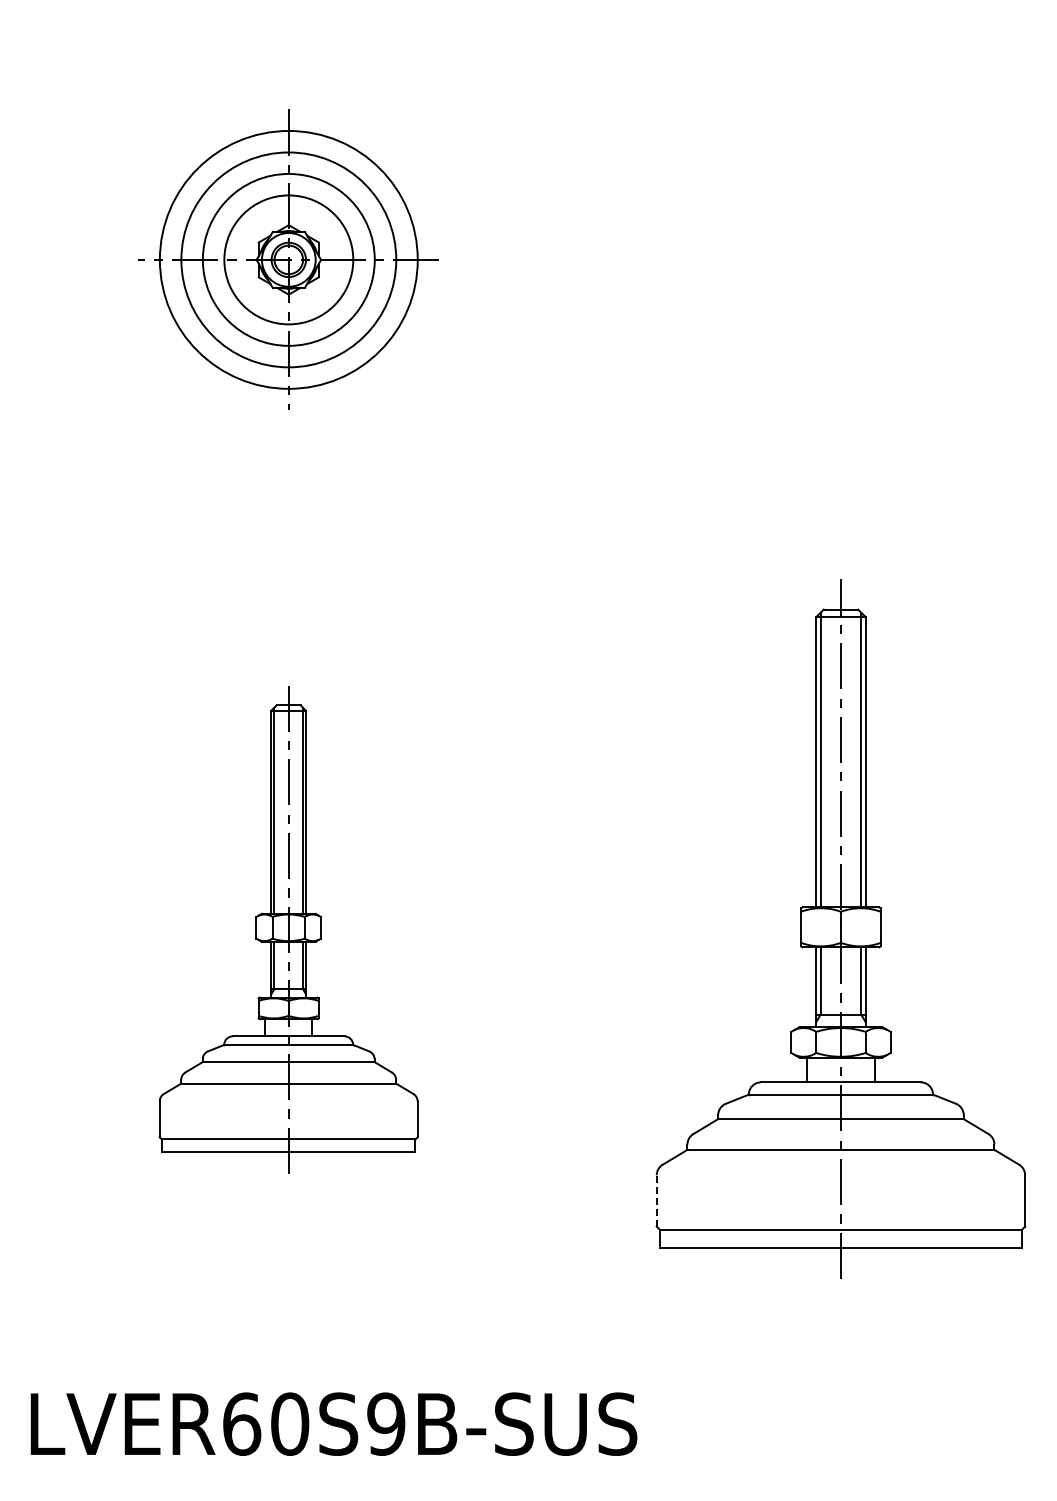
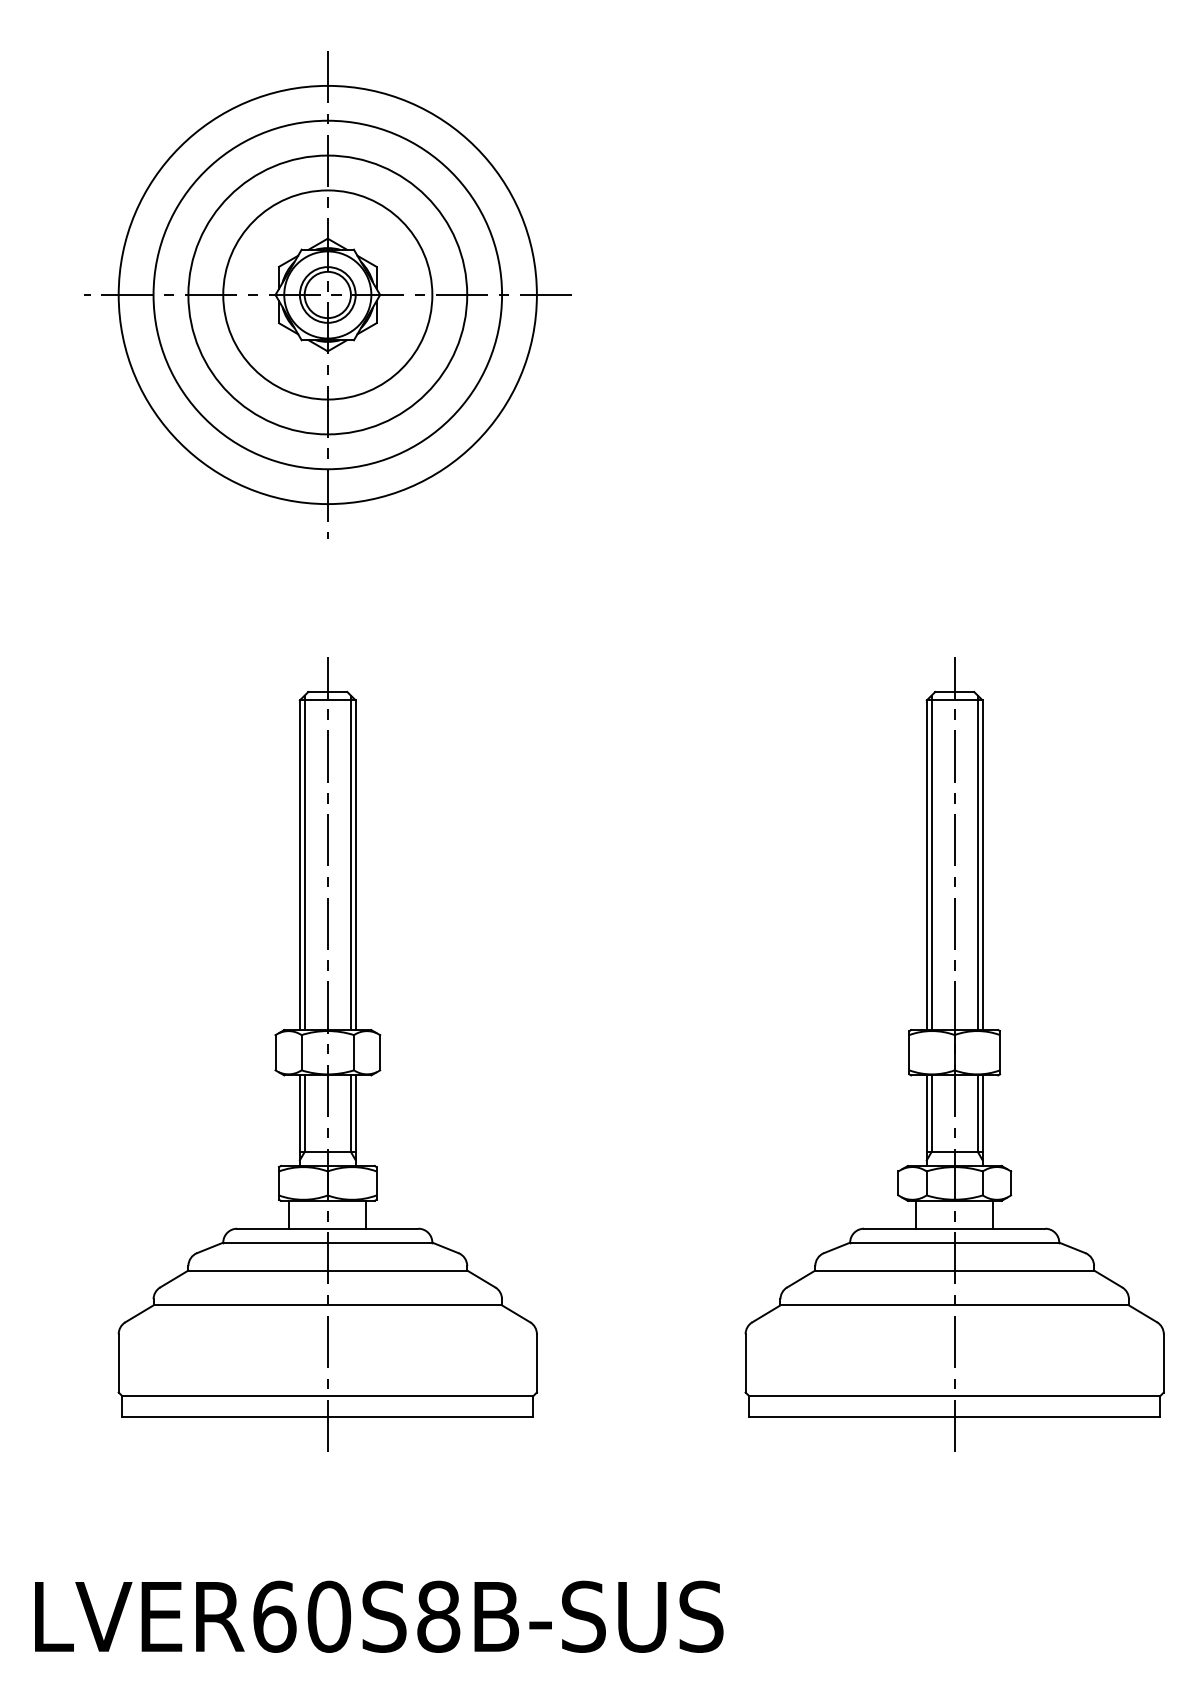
part: (288, 259) -> (327, 294), size x1.43
part: (288, 928) -> (327, 1054), size x1.43
line: (656, 1200) -> (745, 1362), dashed -> solid
text: (386, 1423) -> (438, 1616), LVER60S9B-SUS -> LVER60S8B-SUS

